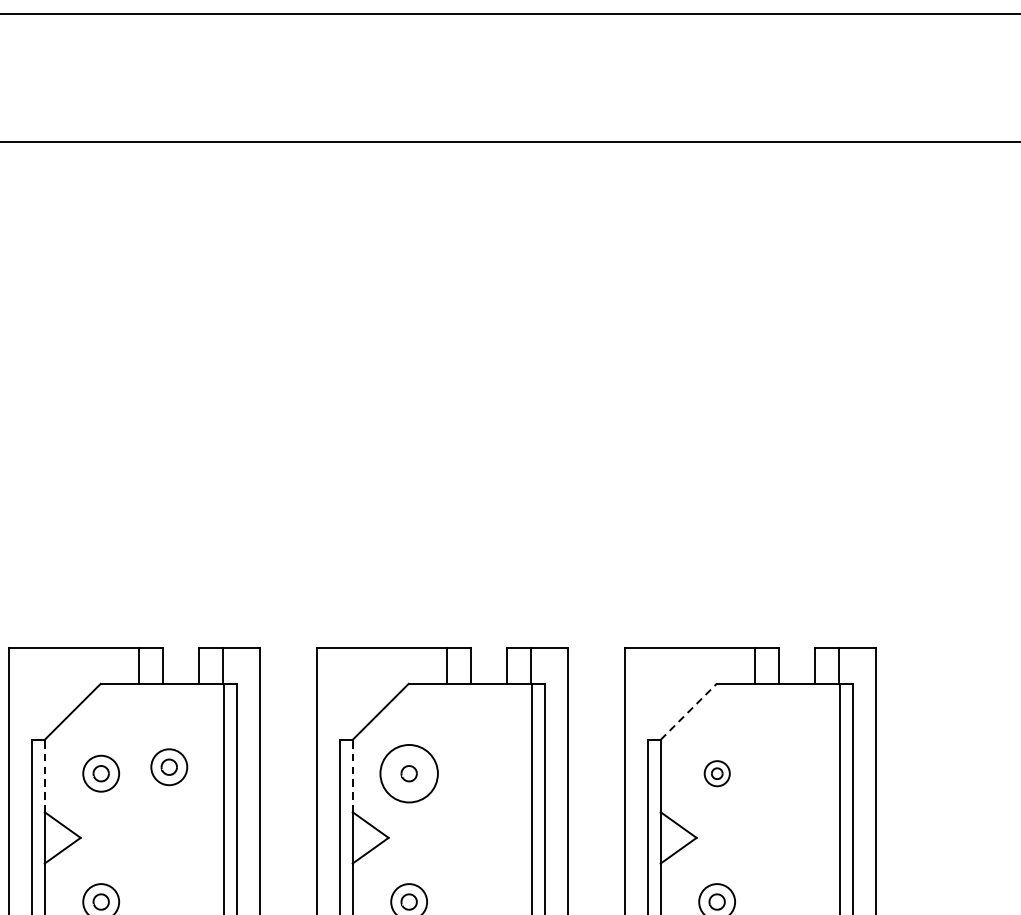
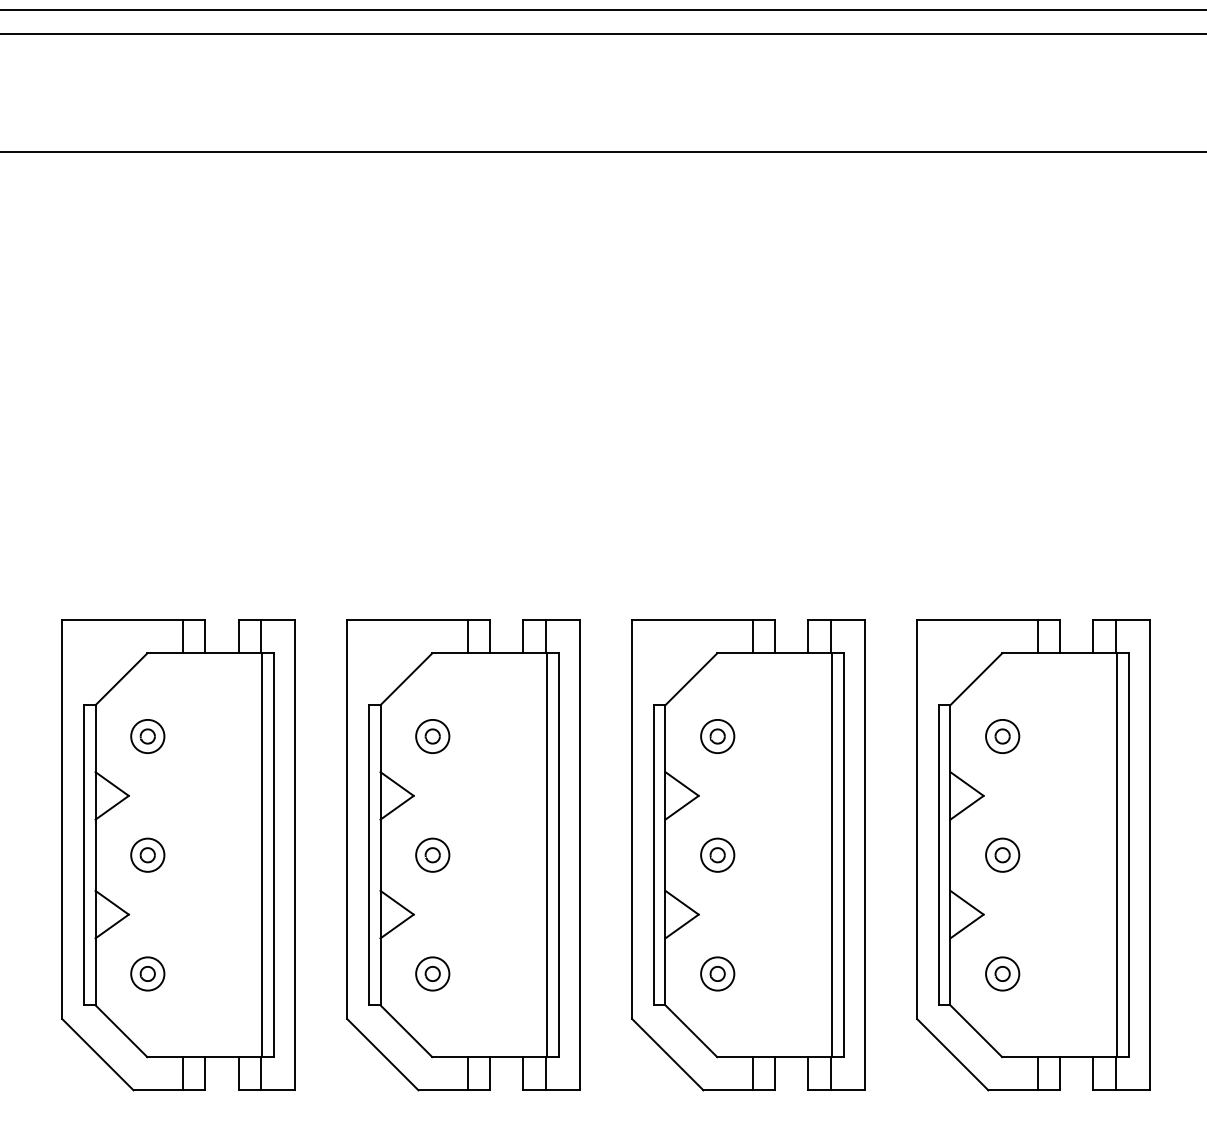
line: (688, 712) -> (976, 679), dashed -> solid
part: (169, 767) -> (495, 730), removed
circle: (408, 773) -> (717, 736), size x0.62
part: (716, 773) -> (1002, 736), size x1.43
line: (44, 775) -> (380, 738), dashed -> solid
line: (352, 775) -> (665, 738), dashed -> solid

